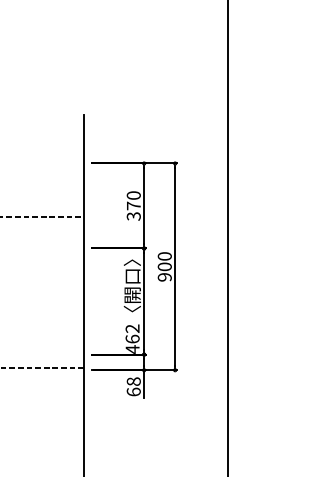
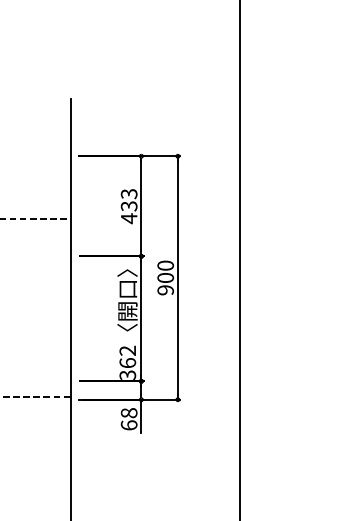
text: (133, 206) -> (128, 206), 370 -> 433
text: (132, 349) -> (127, 375), 462 -> 362

